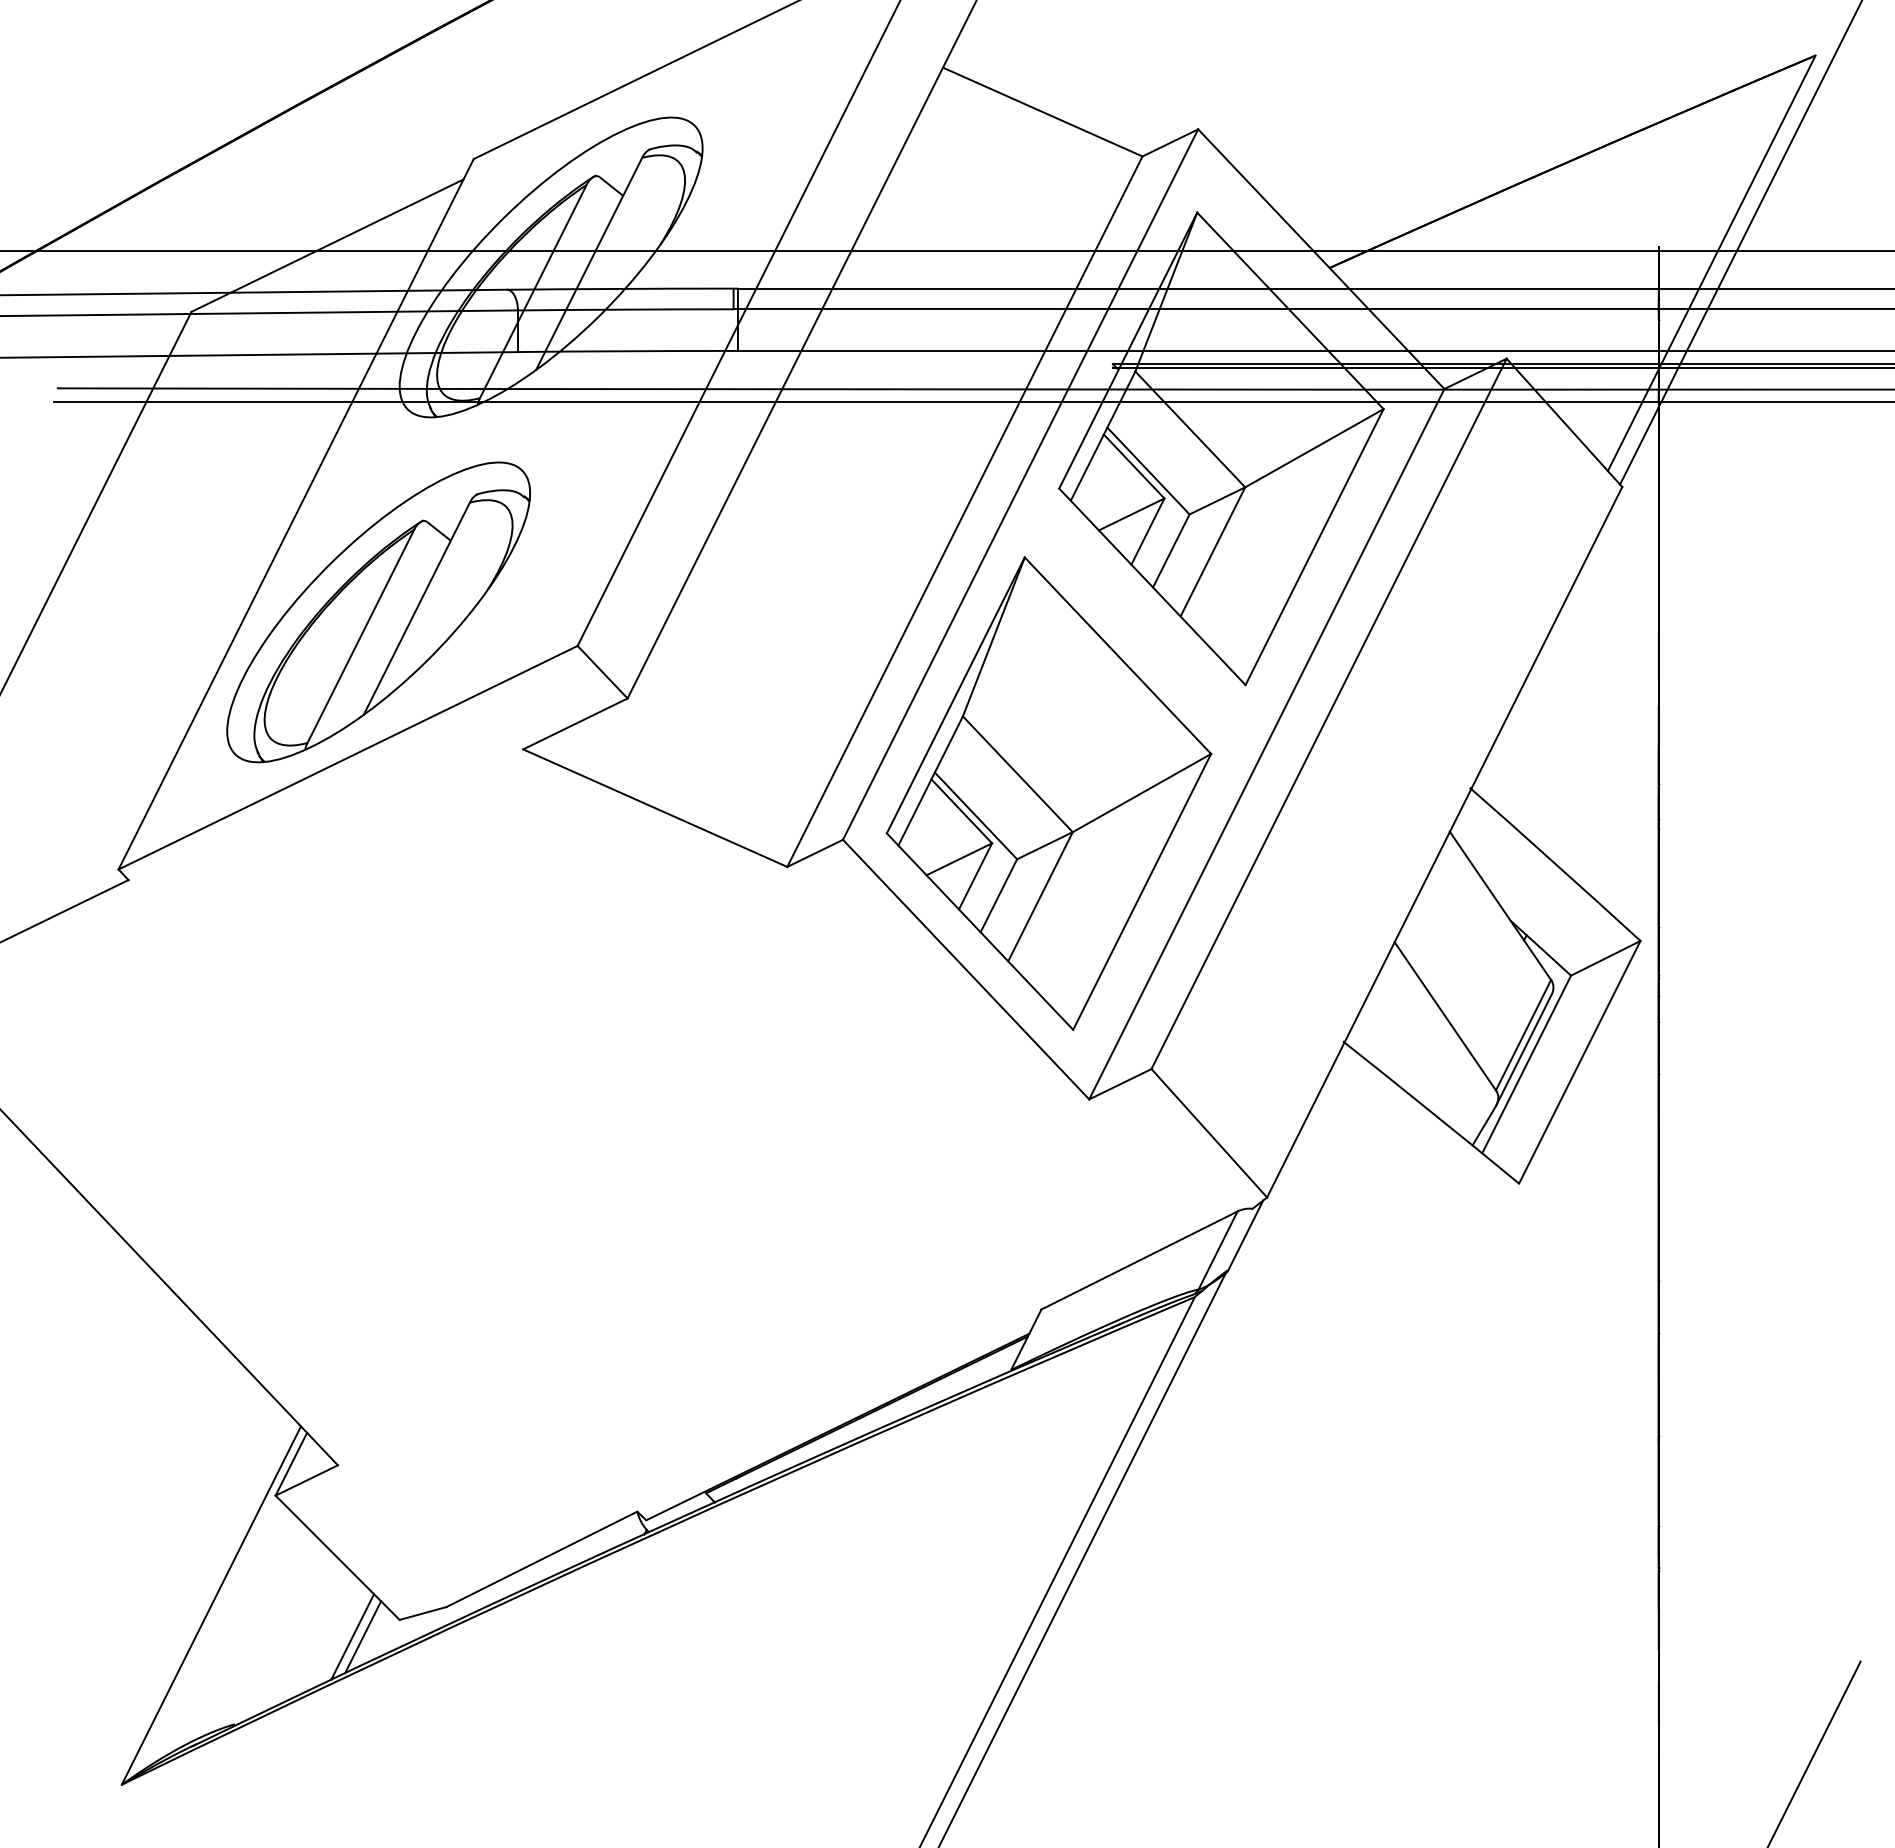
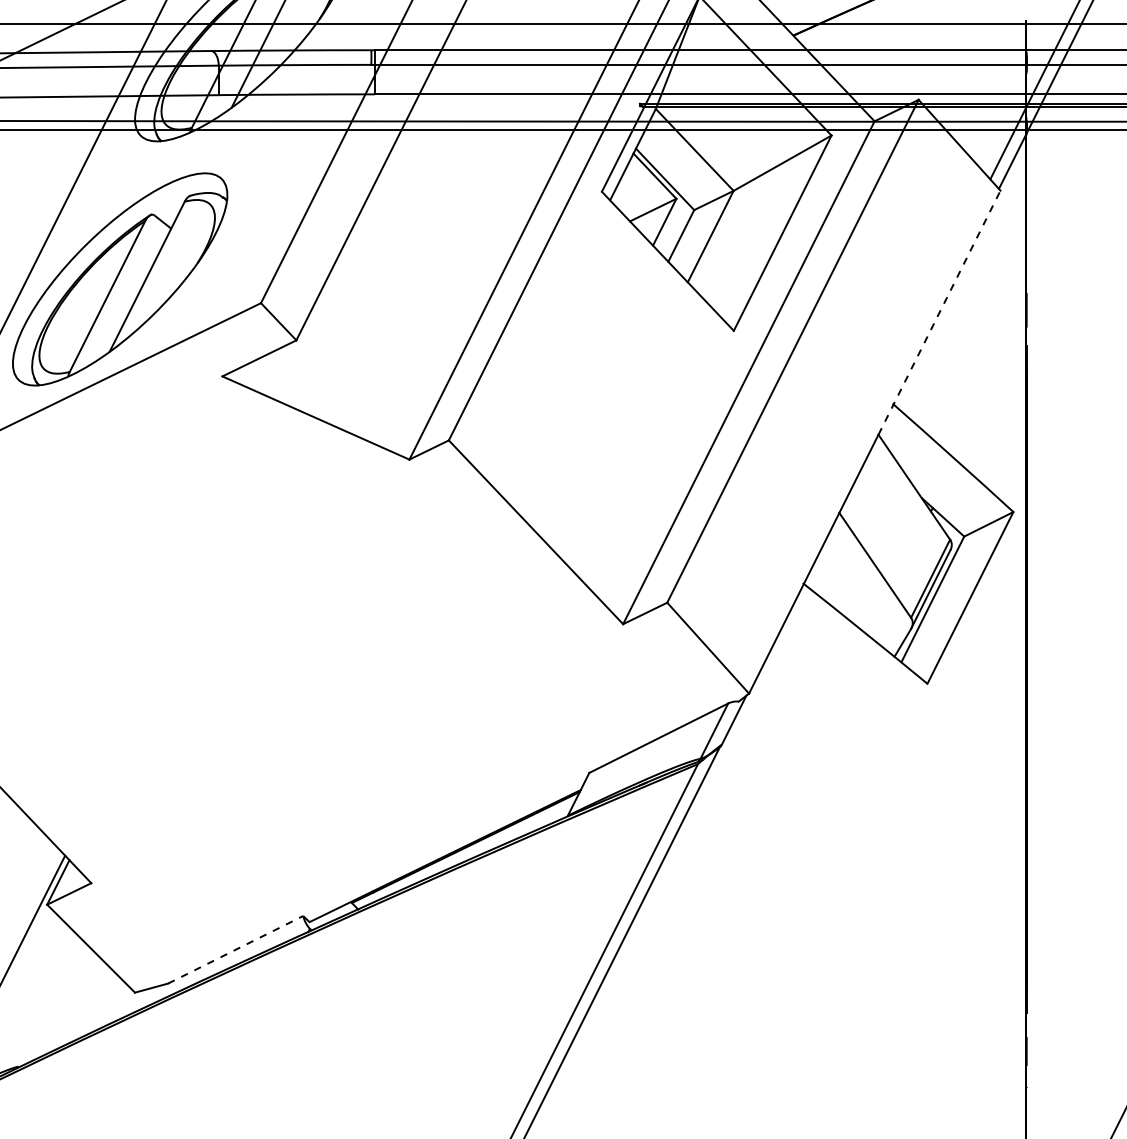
line: (1536, 659) -> (939, 312), solid -> dashed
part: (1048, 793) -> (594, 407), removed
line: (541, 1559) -> (235, 949), solid -> dashed
line: (352, 1636) -> (101, 1004), removed
line: (363, 1637) -> (109, 1005), removed

